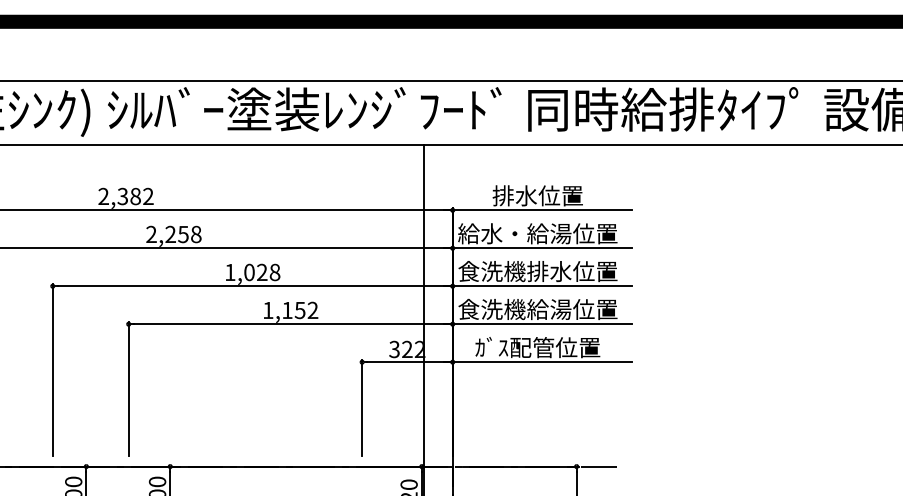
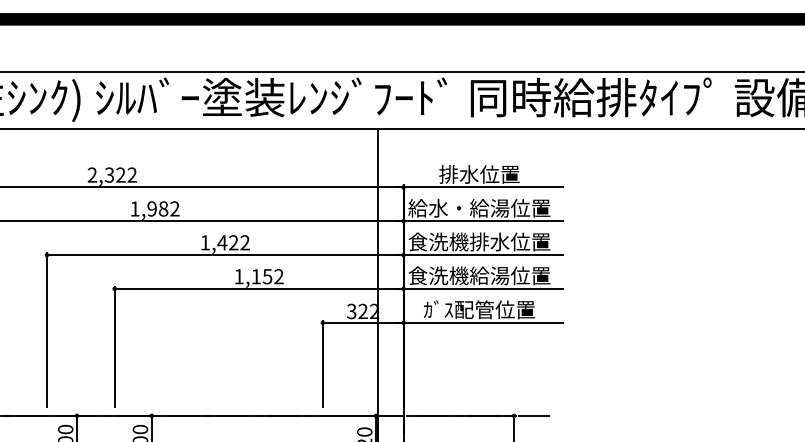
text: (135, 196) -> (120, 175), 2,382 -> 2,322
text: (173, 234) -> (154, 208), 2,258 -> 1,982
text: (261, 272) -> (233, 242), 1,028 -> 1,422

